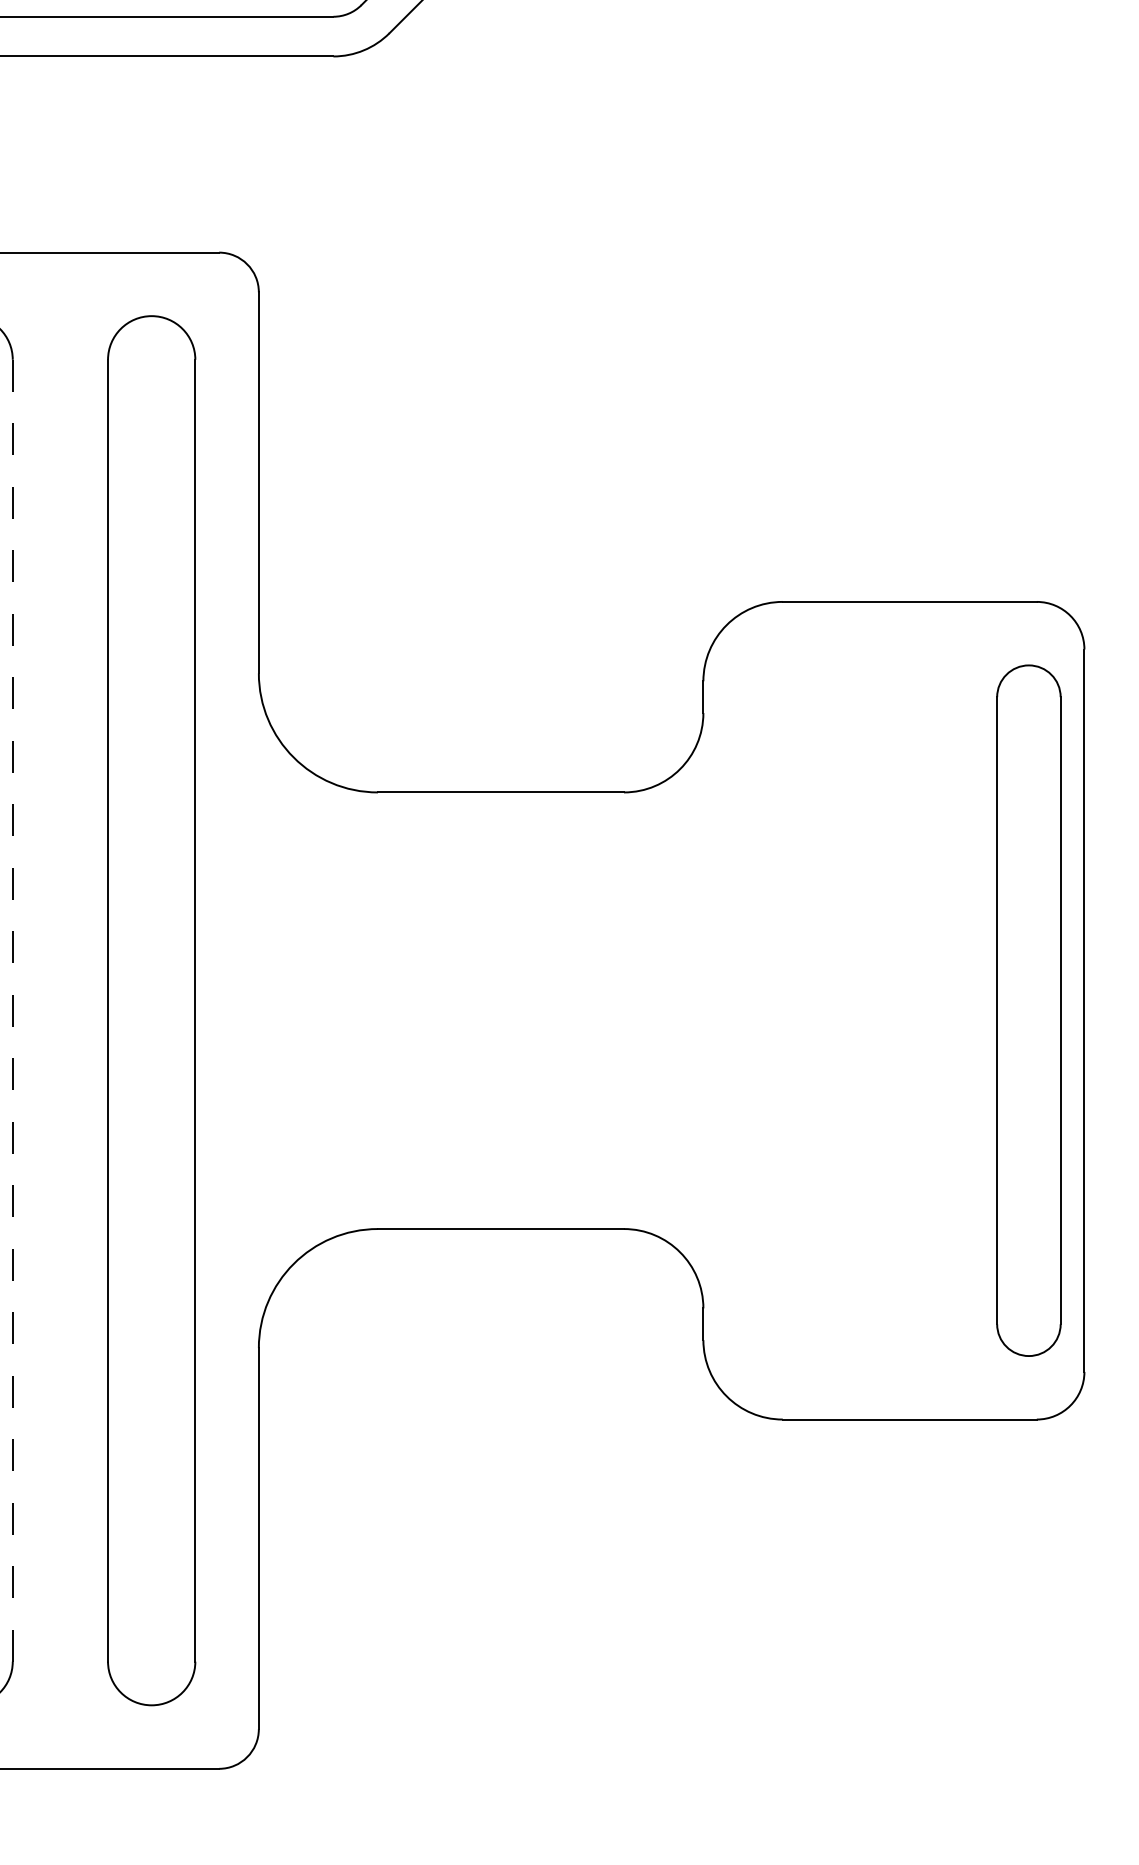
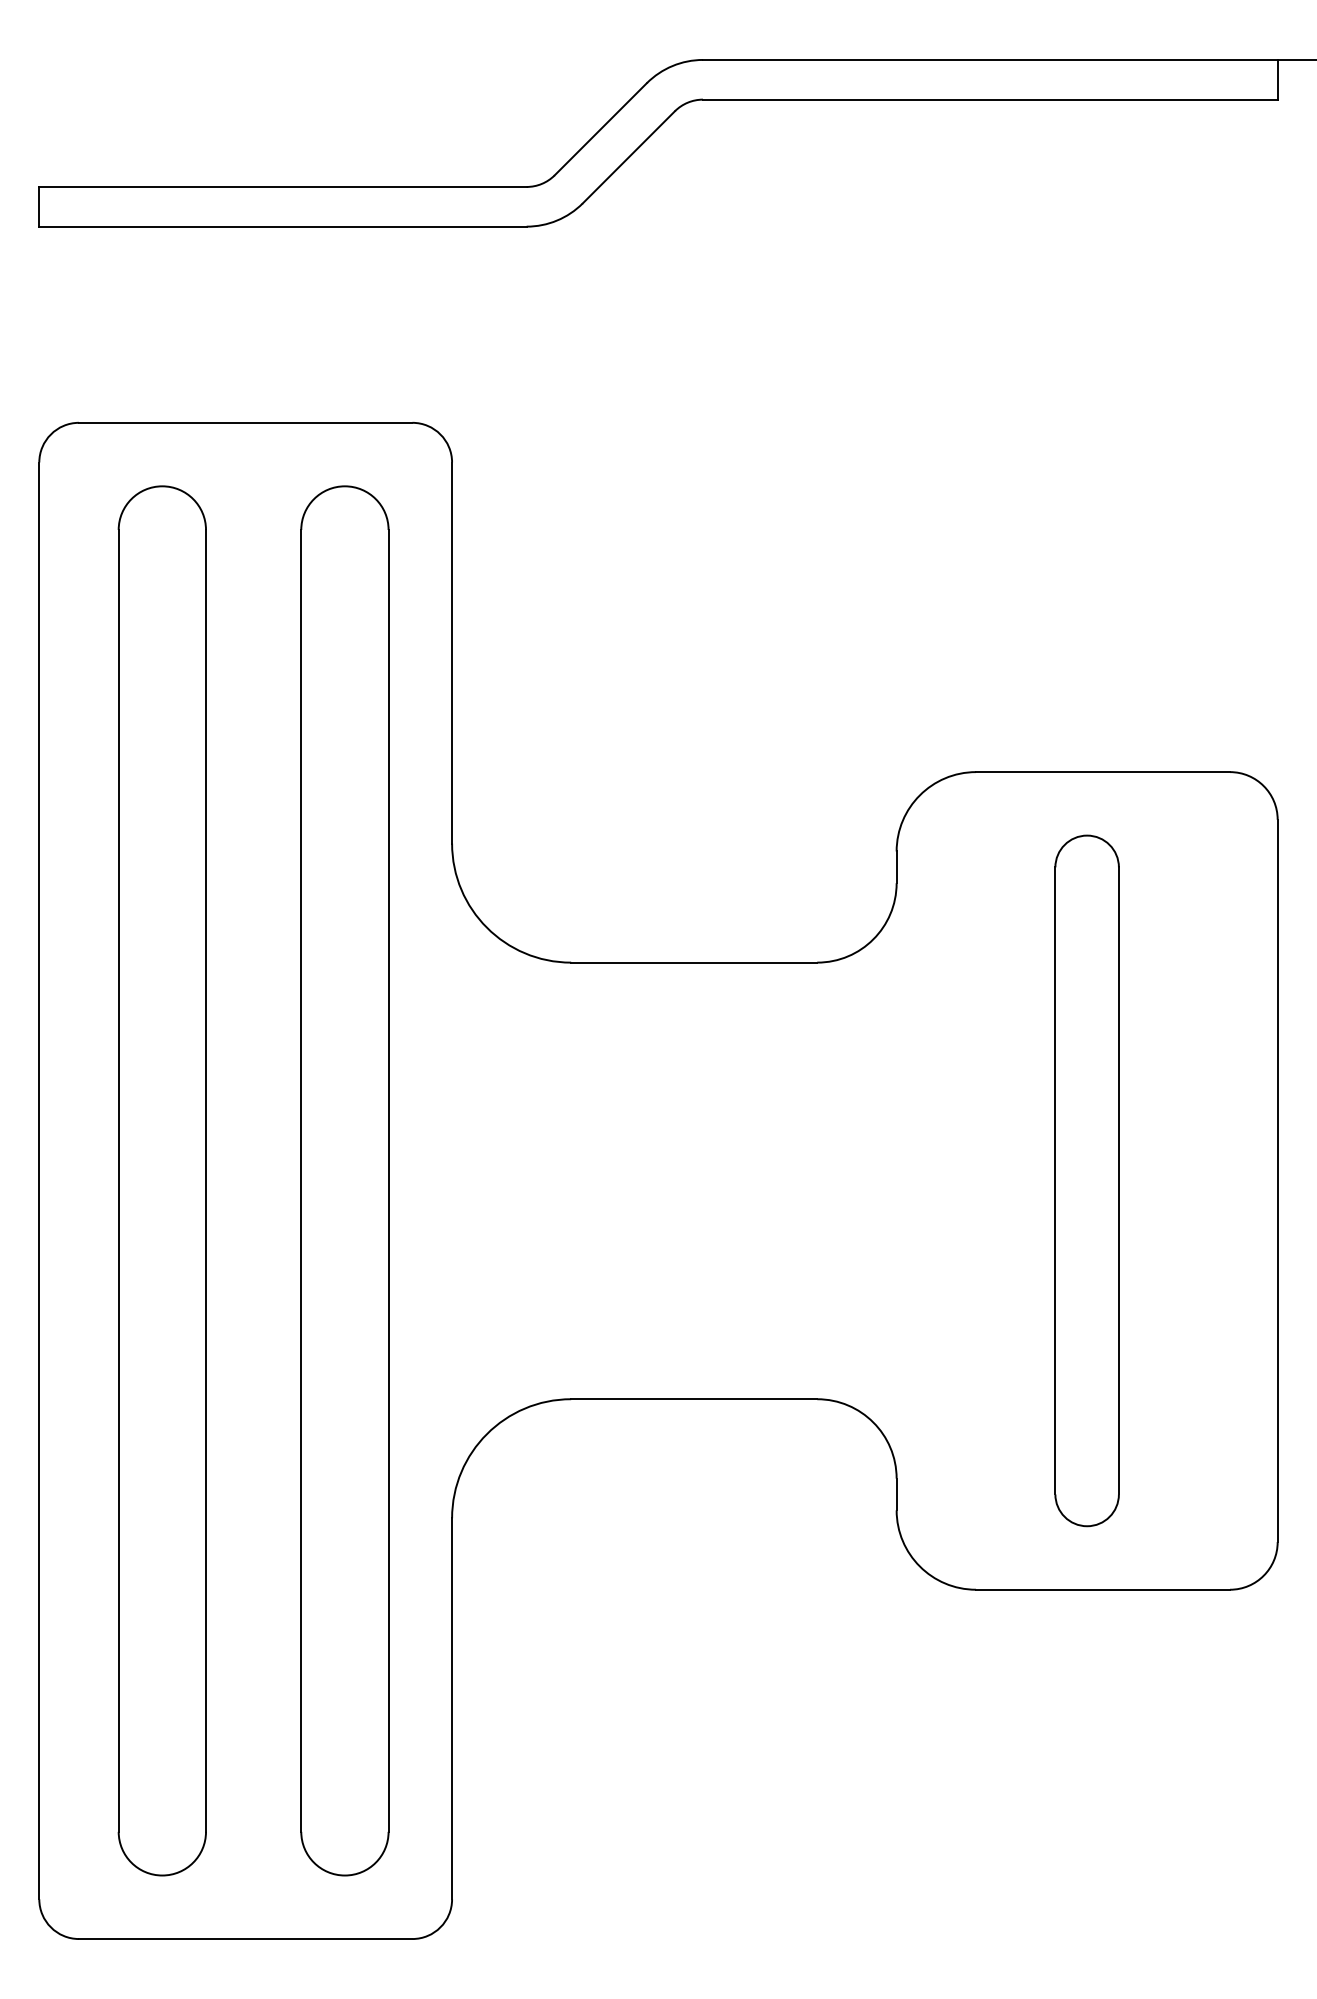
line: (13, 1010) -> (206, 1180), dashed -> solid
part: (1028, 1010) -> (1086, 1180), moved

